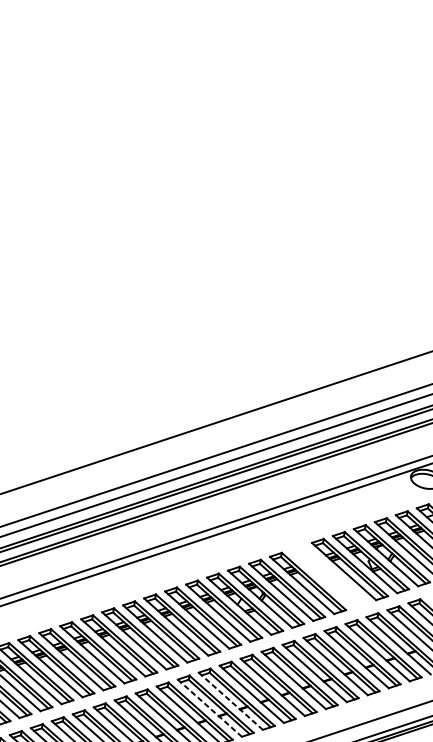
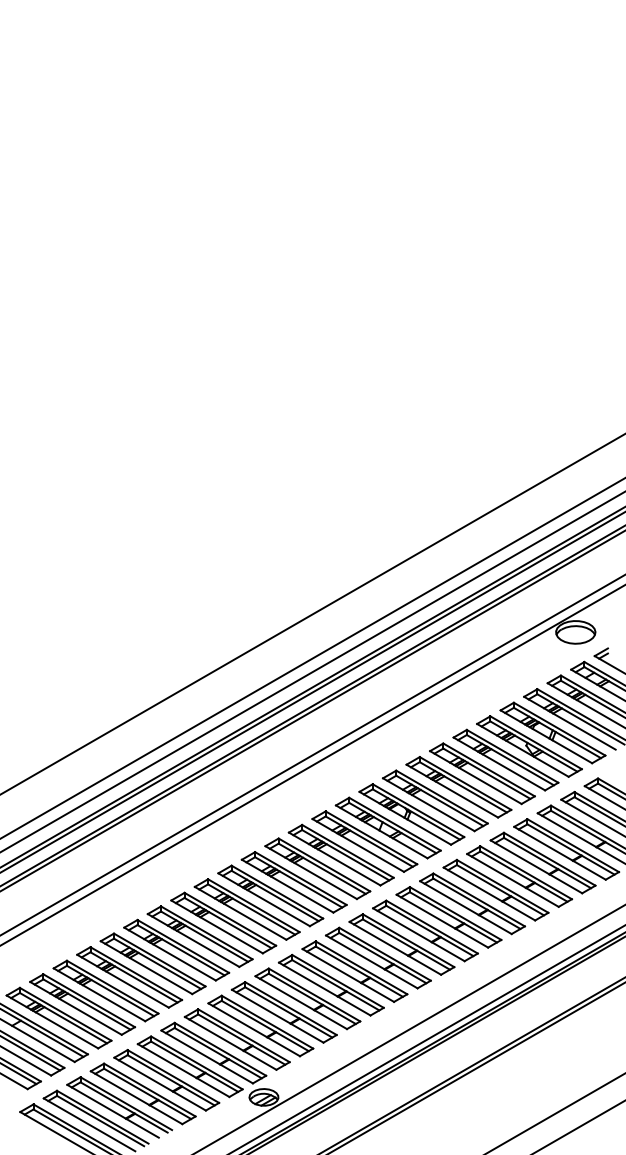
part: (329, 576) -> (482, 773), added
line: (230, 701) -> (395, 948), dashed -> solid
line: (209, 707) -> (371, 961), dashed -> solid

